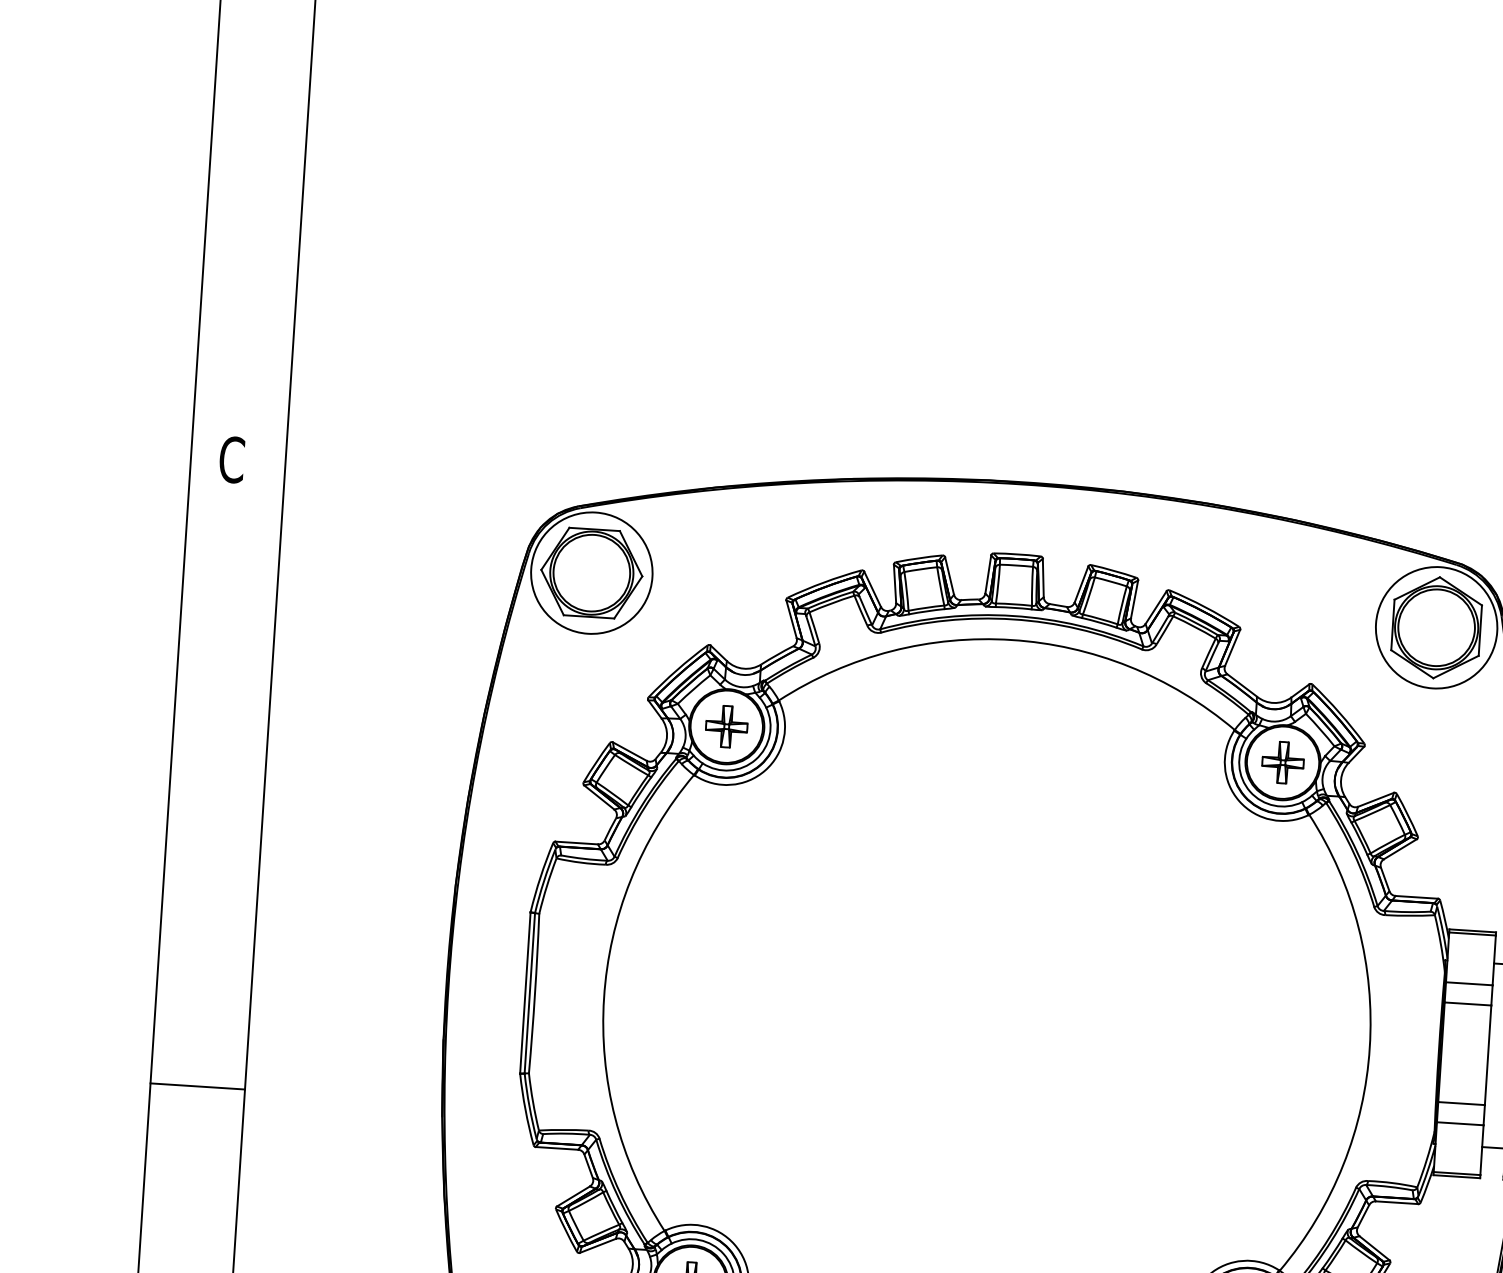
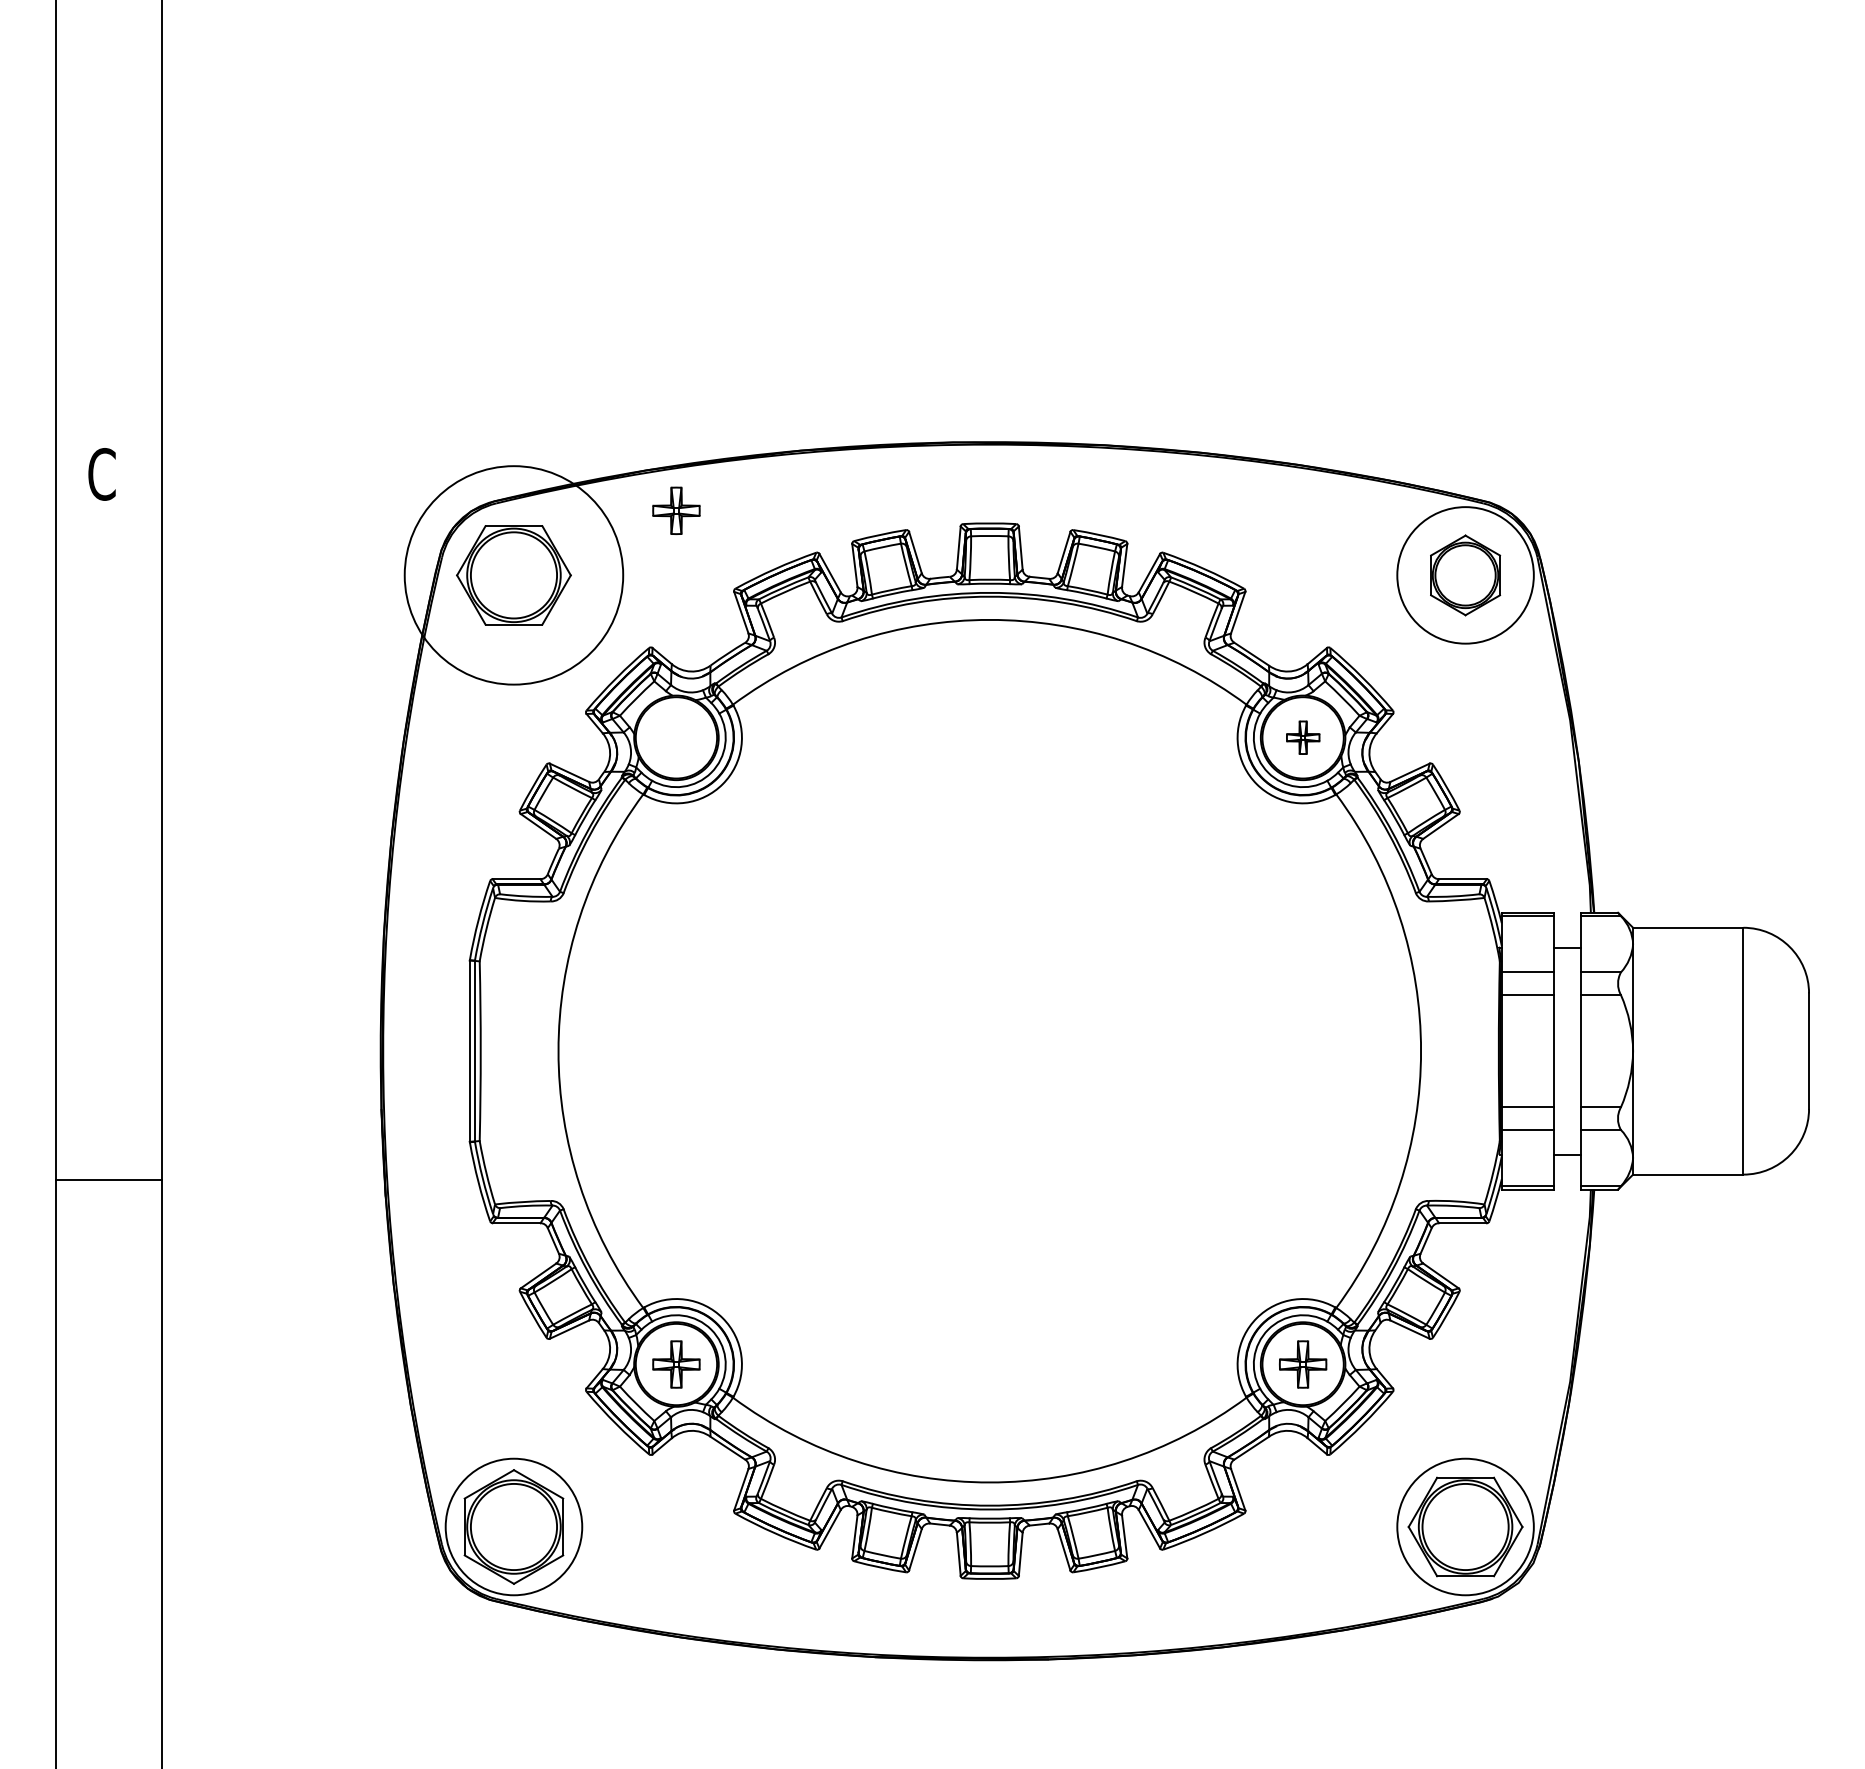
circle: (591, 573) -> (513, 575), size x1.6
part: (1436, 627) -> (1465, 575), size x0.7
part: (726, 726) -> (676, 510), moved
part: (1283, 762) -> (1303, 737), size x0.7

